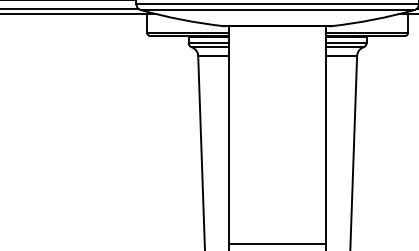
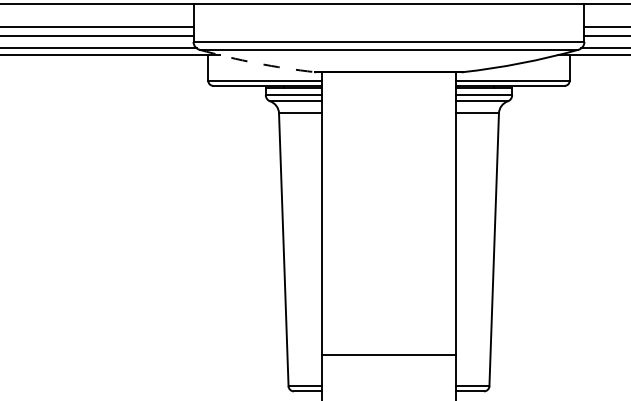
arc: (181, 19) -> (256, 63), solid -> dashed
line: (277, 243) -> (388, 355), moved

